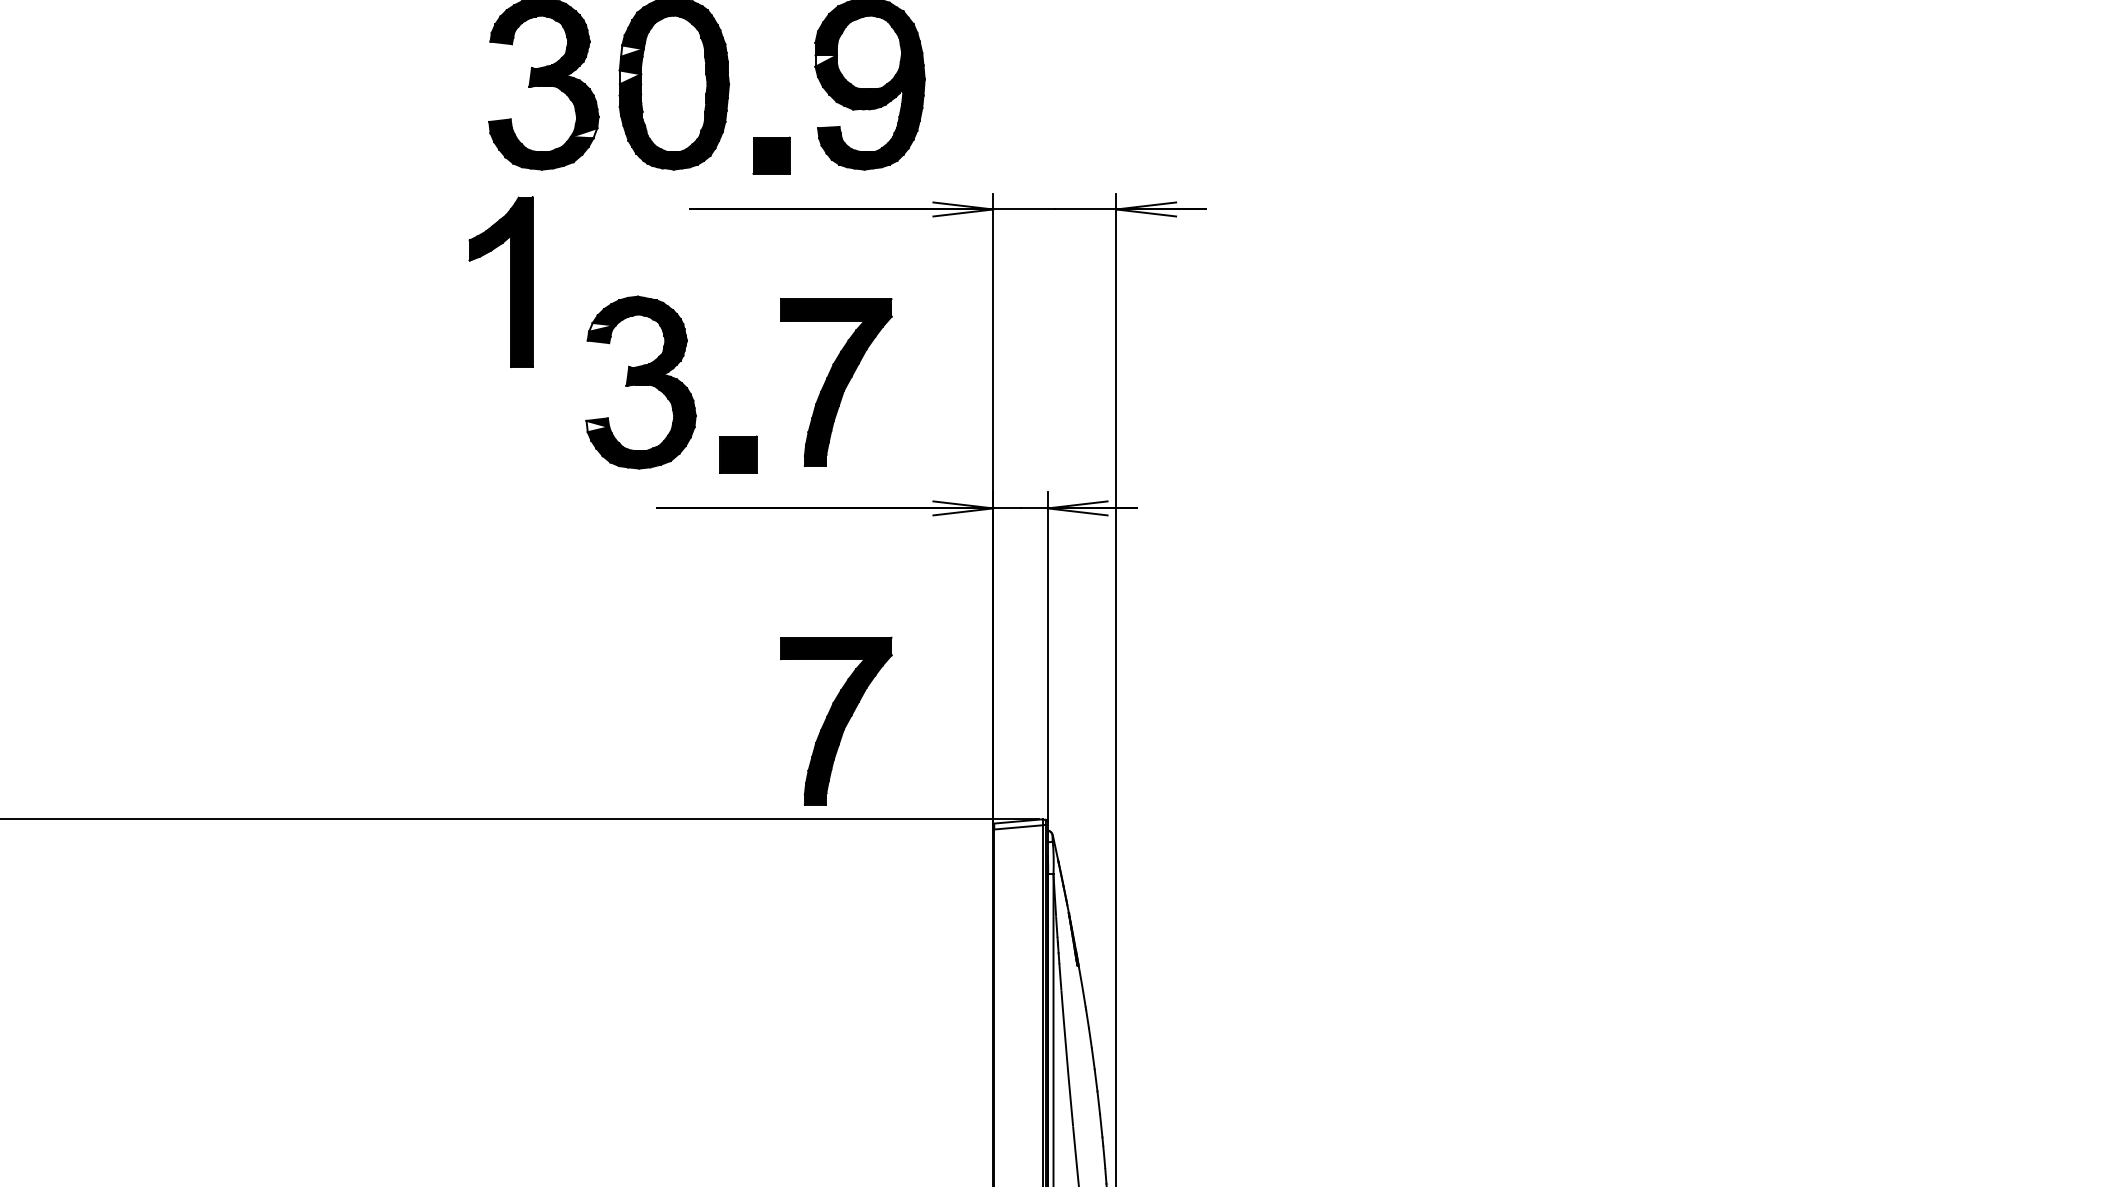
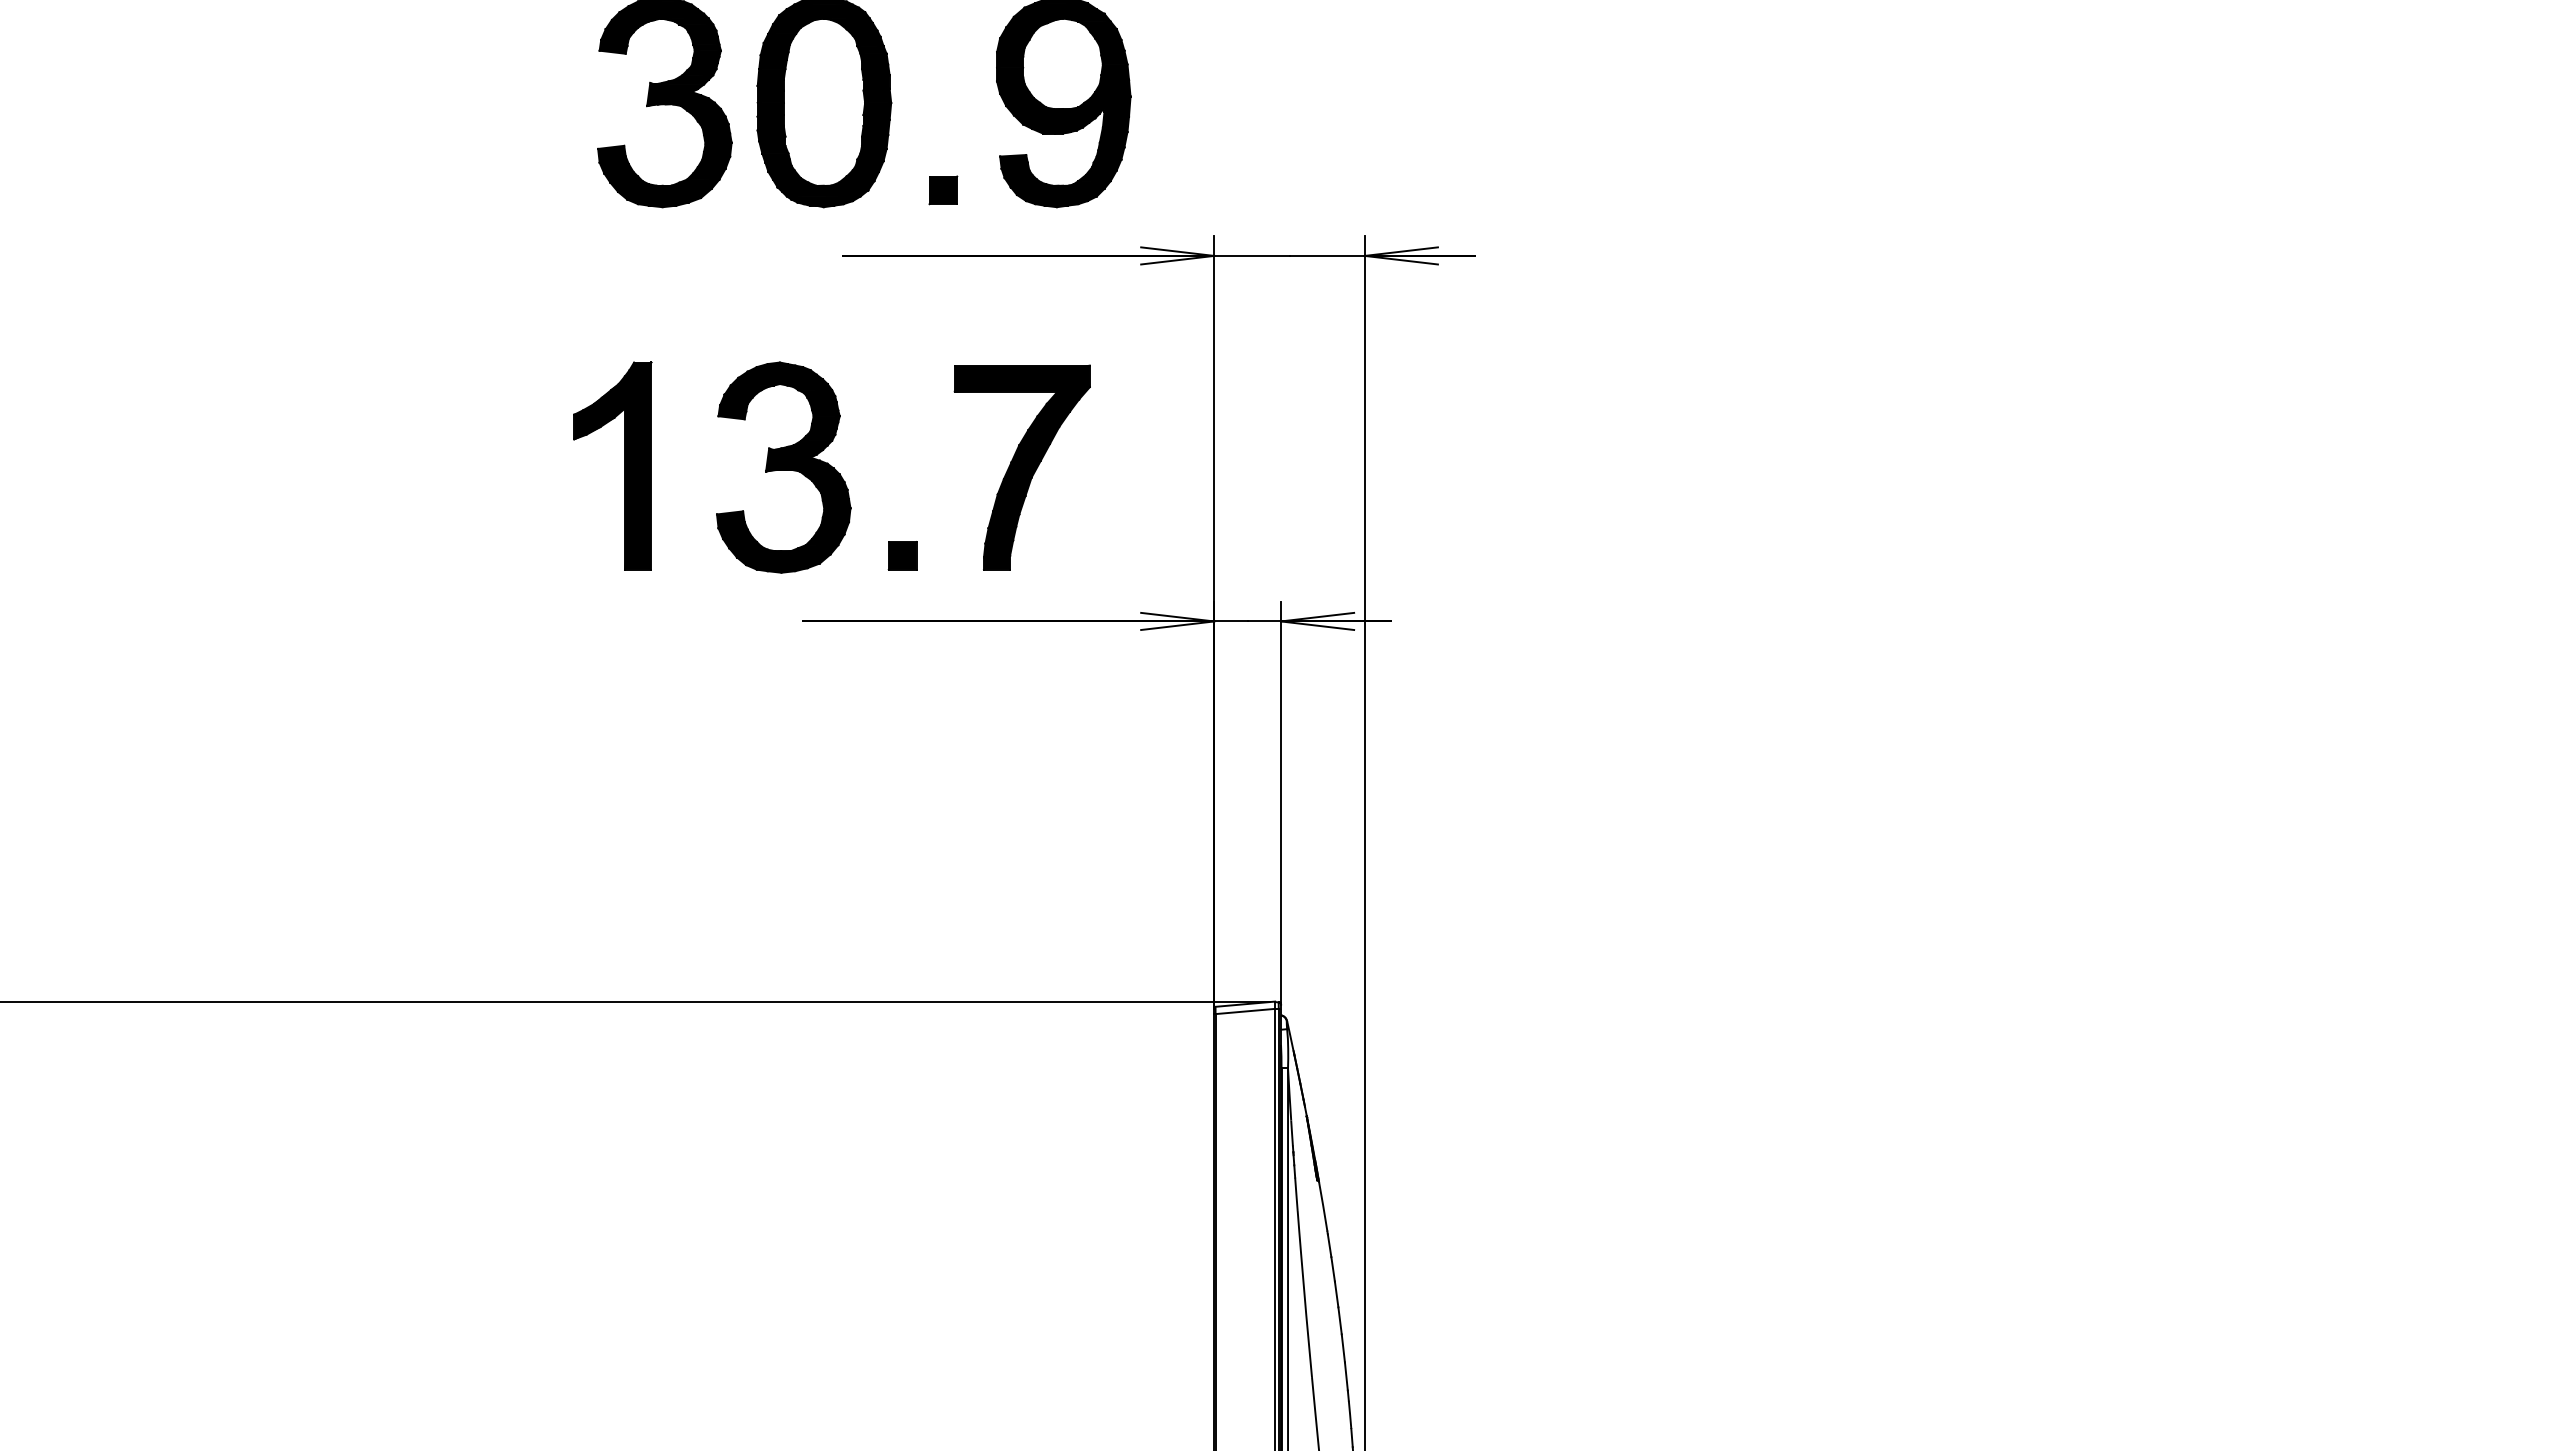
fill: (631, 51) -> (772, 62), added
fill: (826, 61) -> (1010, 74), added
fill: (630, 77) -> (770, 94), added
fill: (583, 133) -> (713, 162), added
part: (771, 155) -> (943, 190), size x0.62
part: (510, 281) -> (624, 465), moved
fill: (602, 326) -> (736, 399), added
fill: (597, 426) -> (730, 521), added
part: (738, 454) -> (902, 555), size x0.62
part: (835, 721) -> (1021, 881), removed

